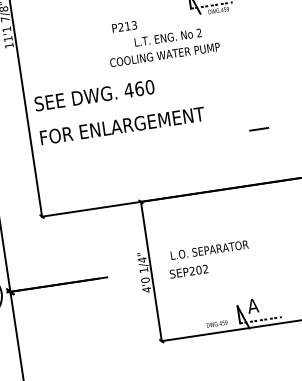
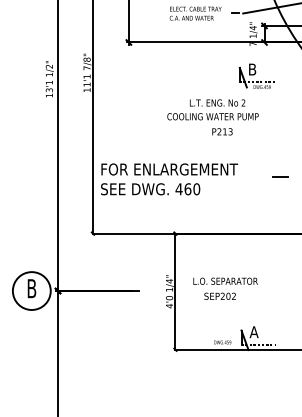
text: (124, 26) -> (222, 131), moved
text: (94, 95) -> (150, 189), moved
line: (258, 128) -> (280, 176), moved
text: (188, 270) -> (219, 295), moved

